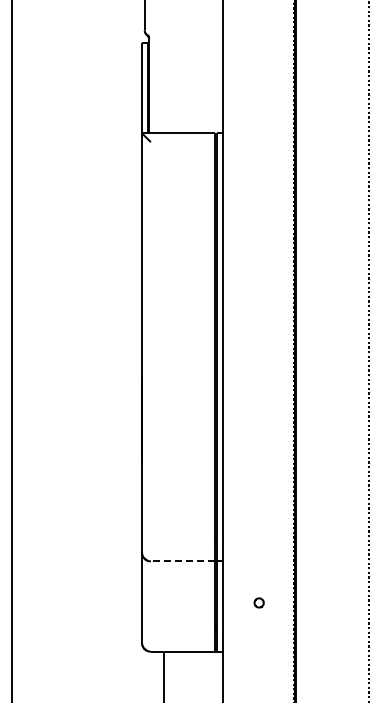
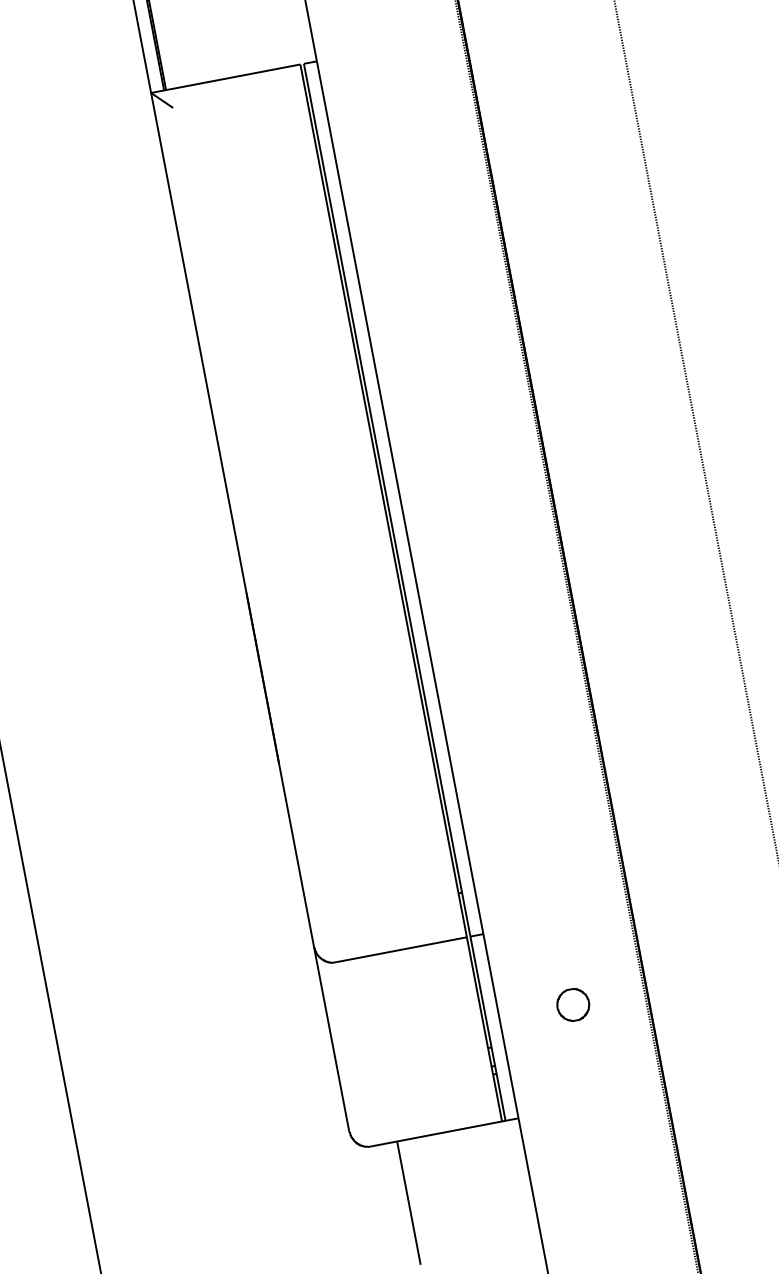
line: (182, 561) -> (400, 950), dashed -> solid
part: (258, 602) -> (571, 1004), size x1.67

